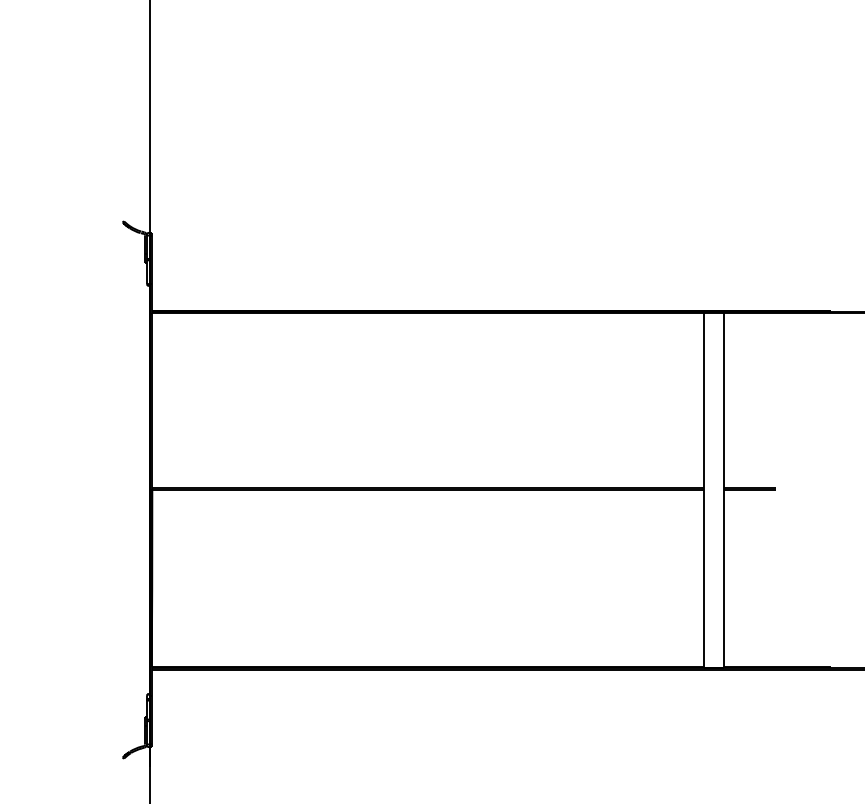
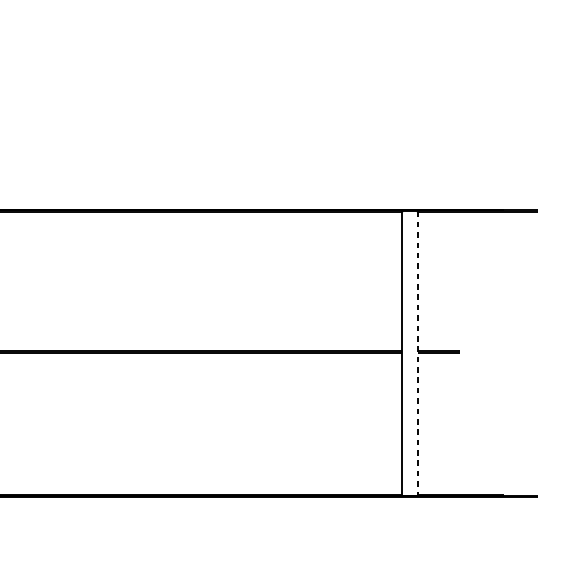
line: (724, 490) -> (418, 353), solid -> dashed

